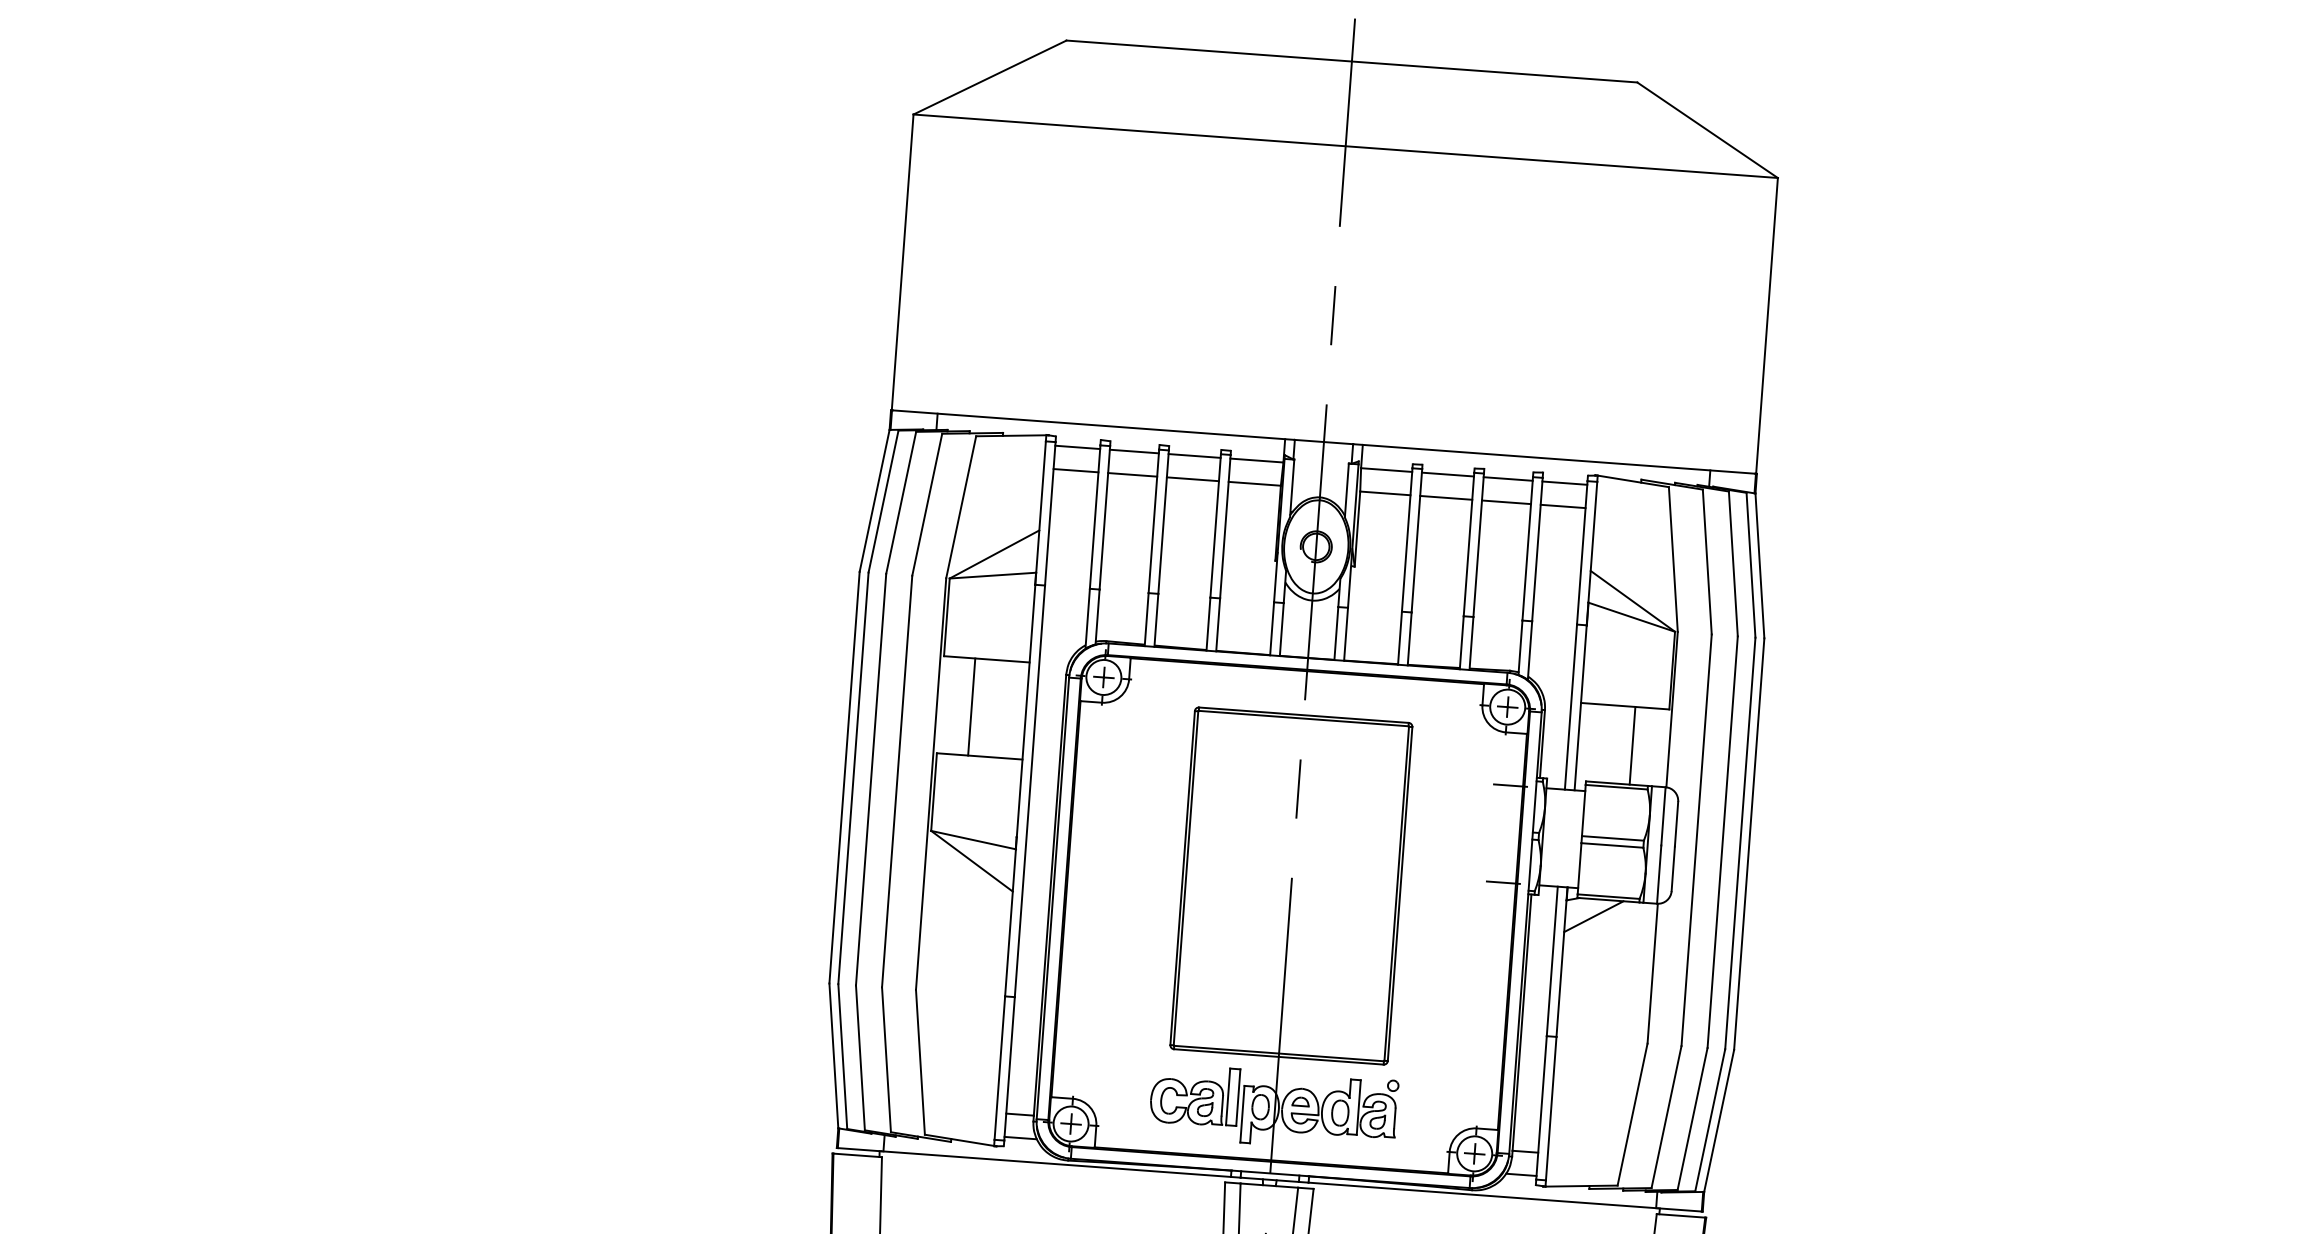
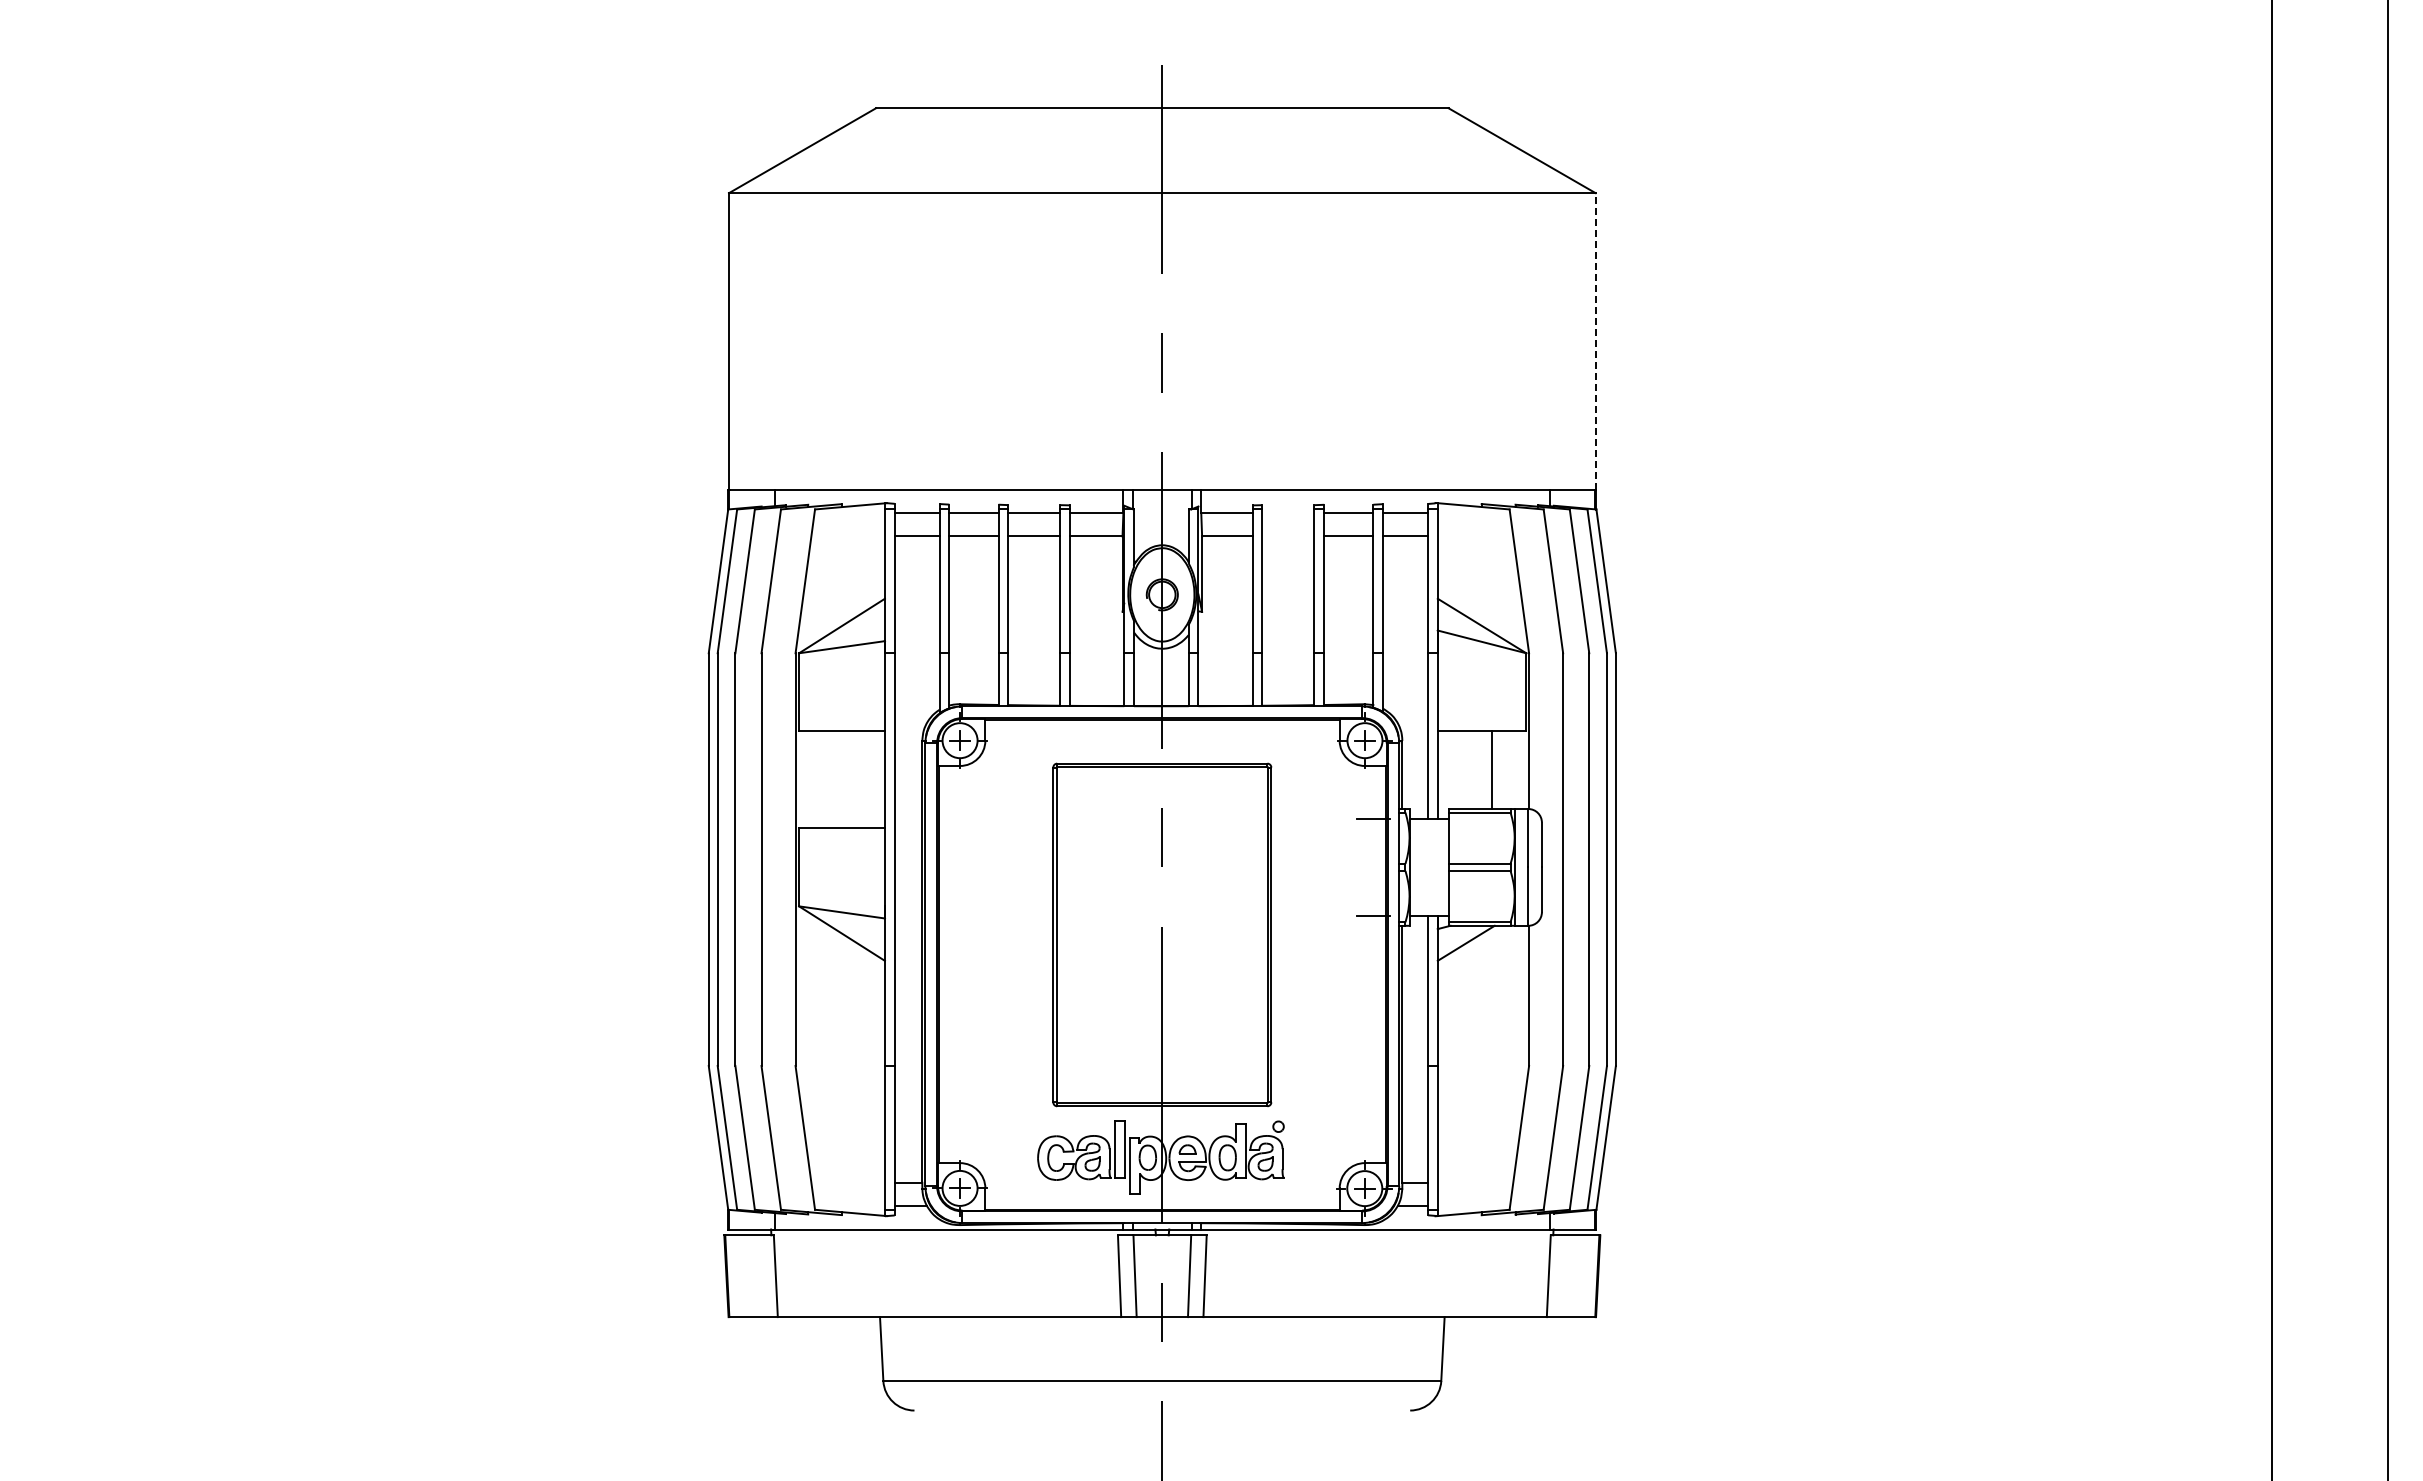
line: (1766, 324) -> (1595, 340), solid -> dashed
line: (1448, 474) -> (1288, 513), removed
line: (1446, 497) -> (1288, 536), removed
line: (971, 706) -> (830, 779), removed

